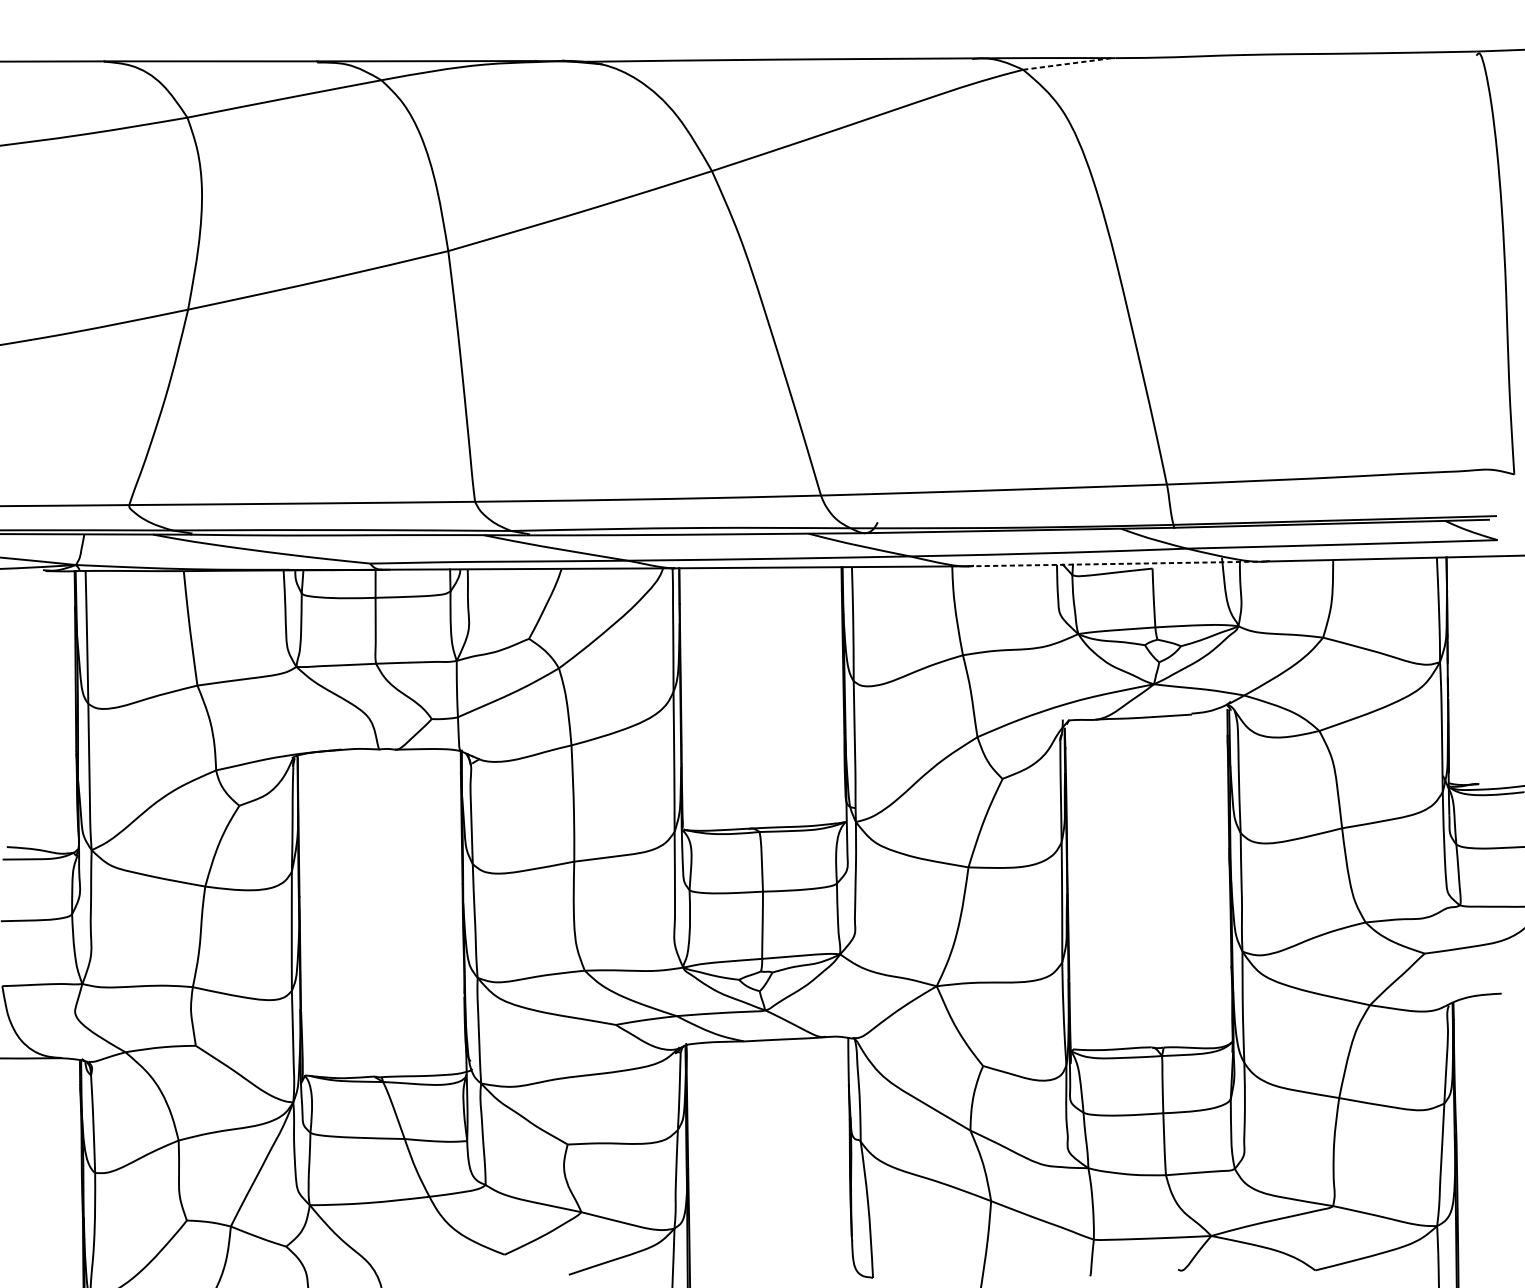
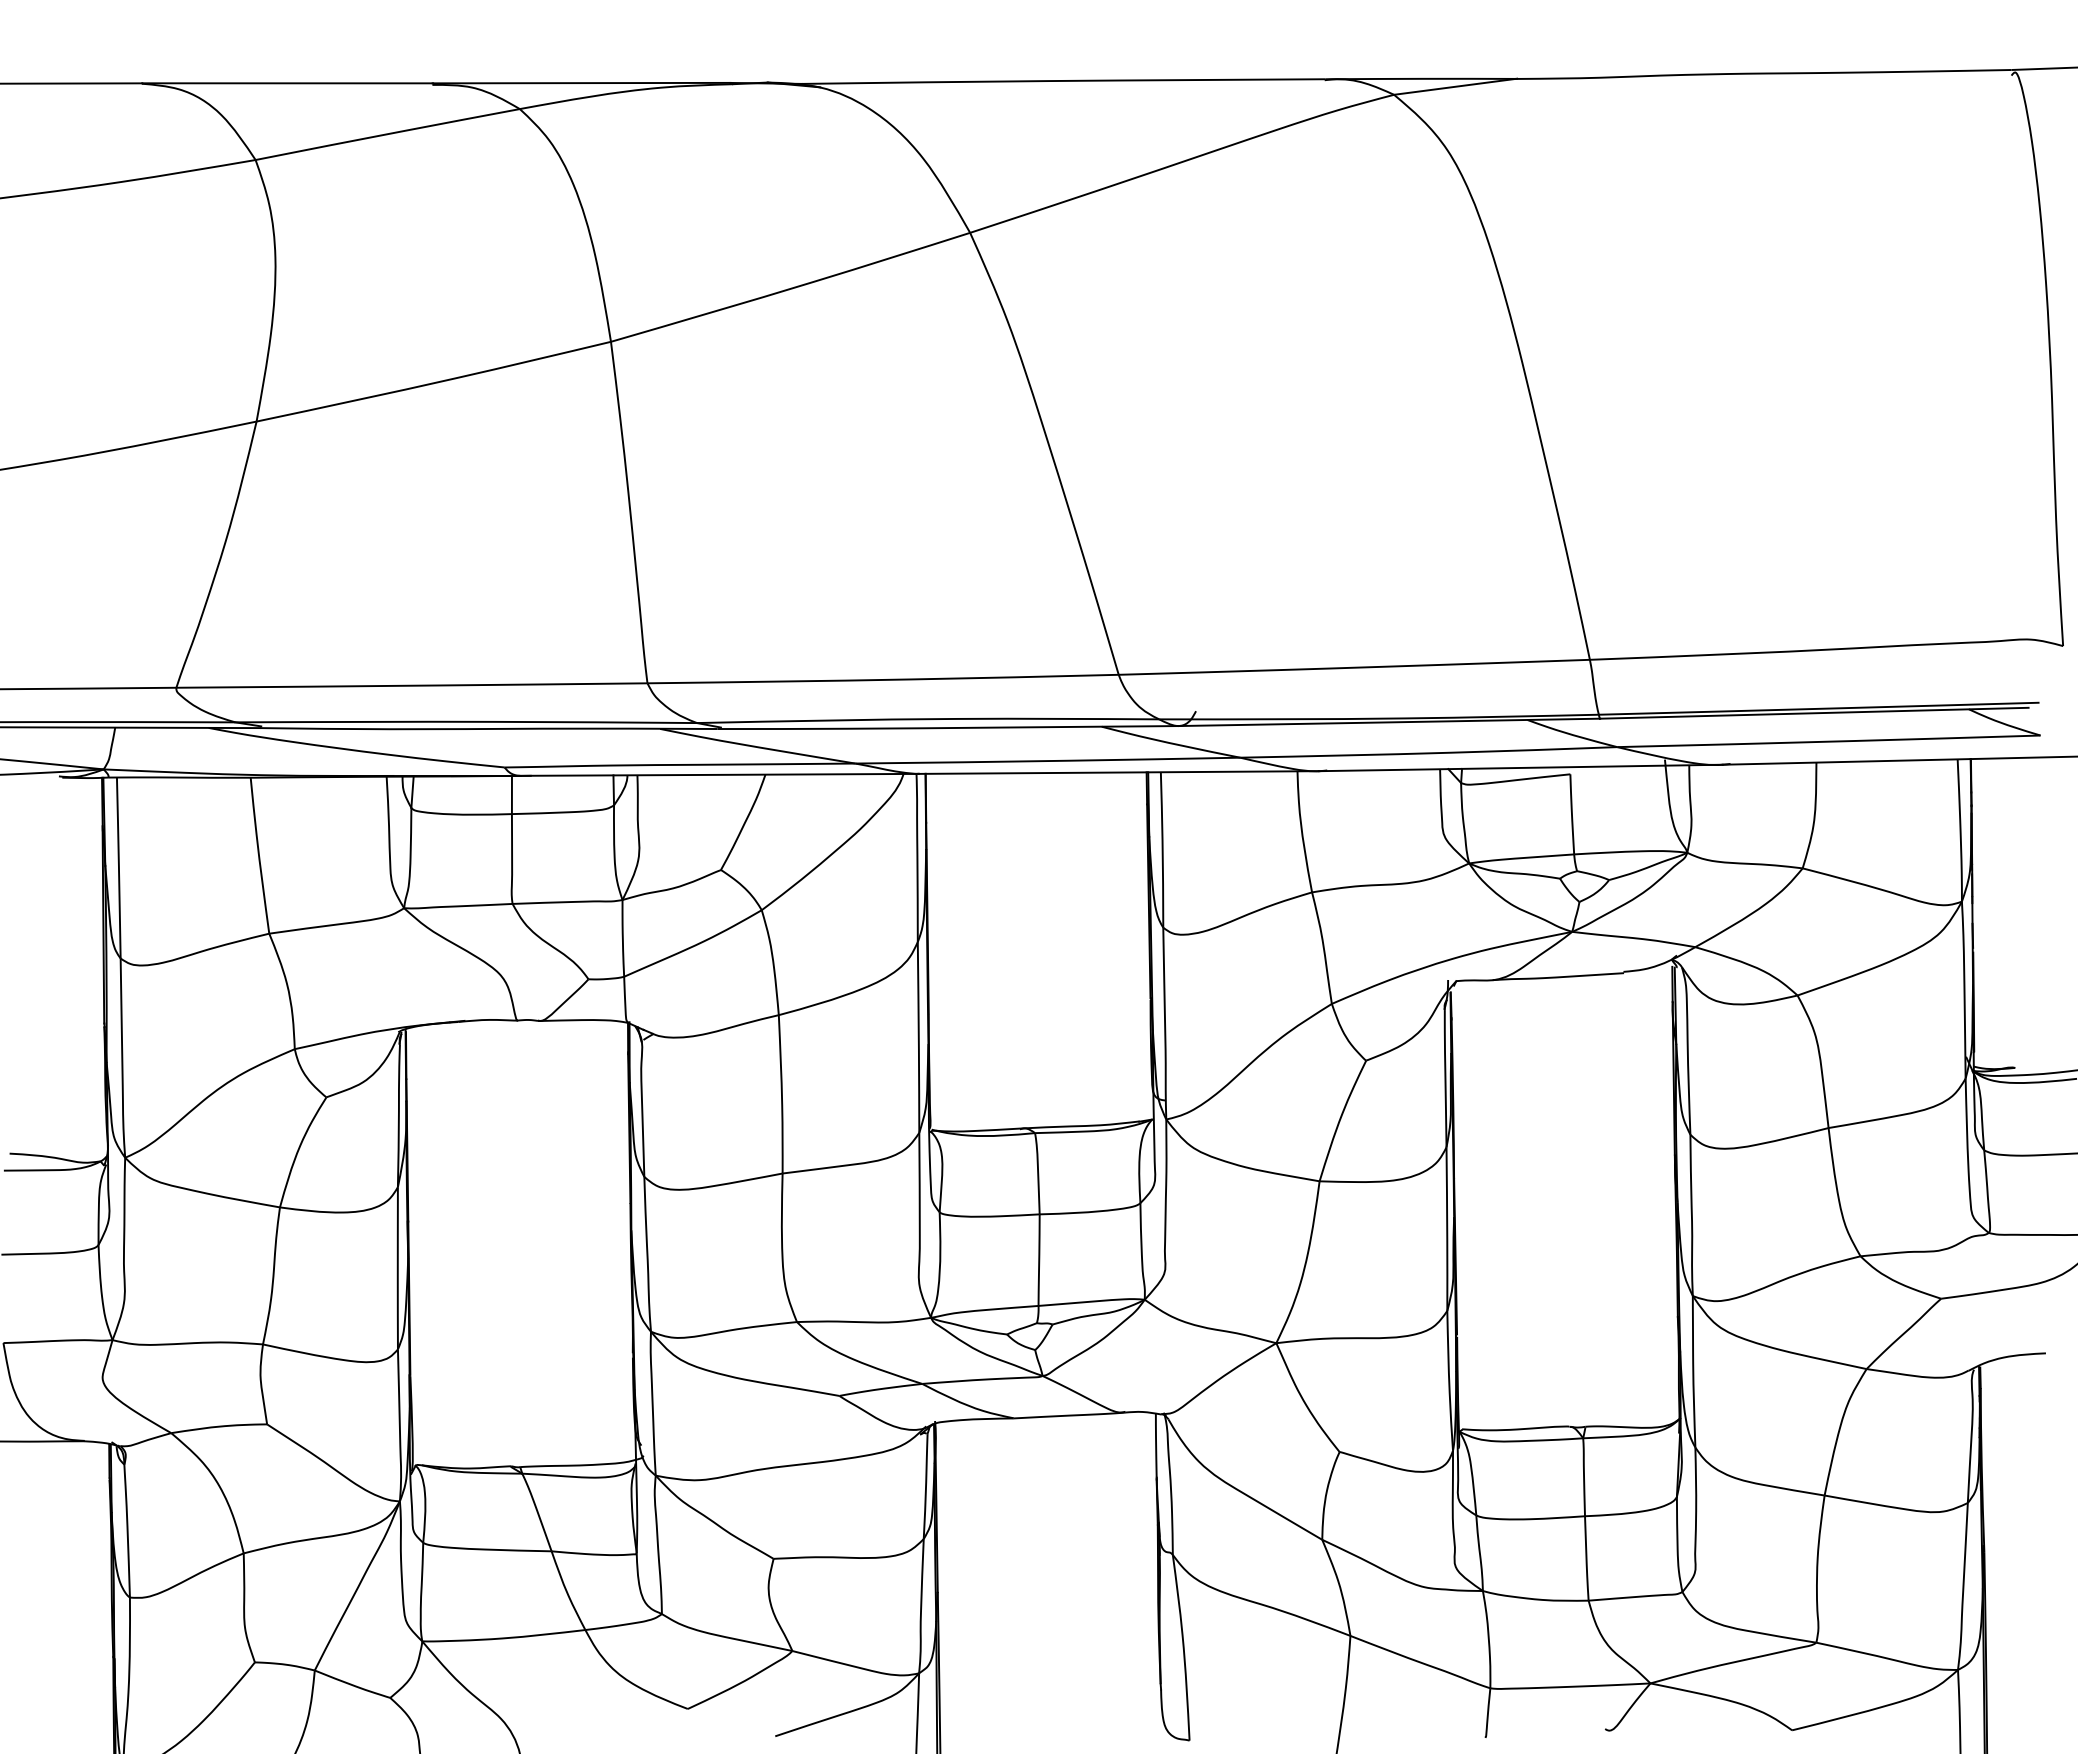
line: (1068, 63) -> (1456, 86), dashed -> solid
line: (1115, 563) -> (1520, 767), dashed -> solid

